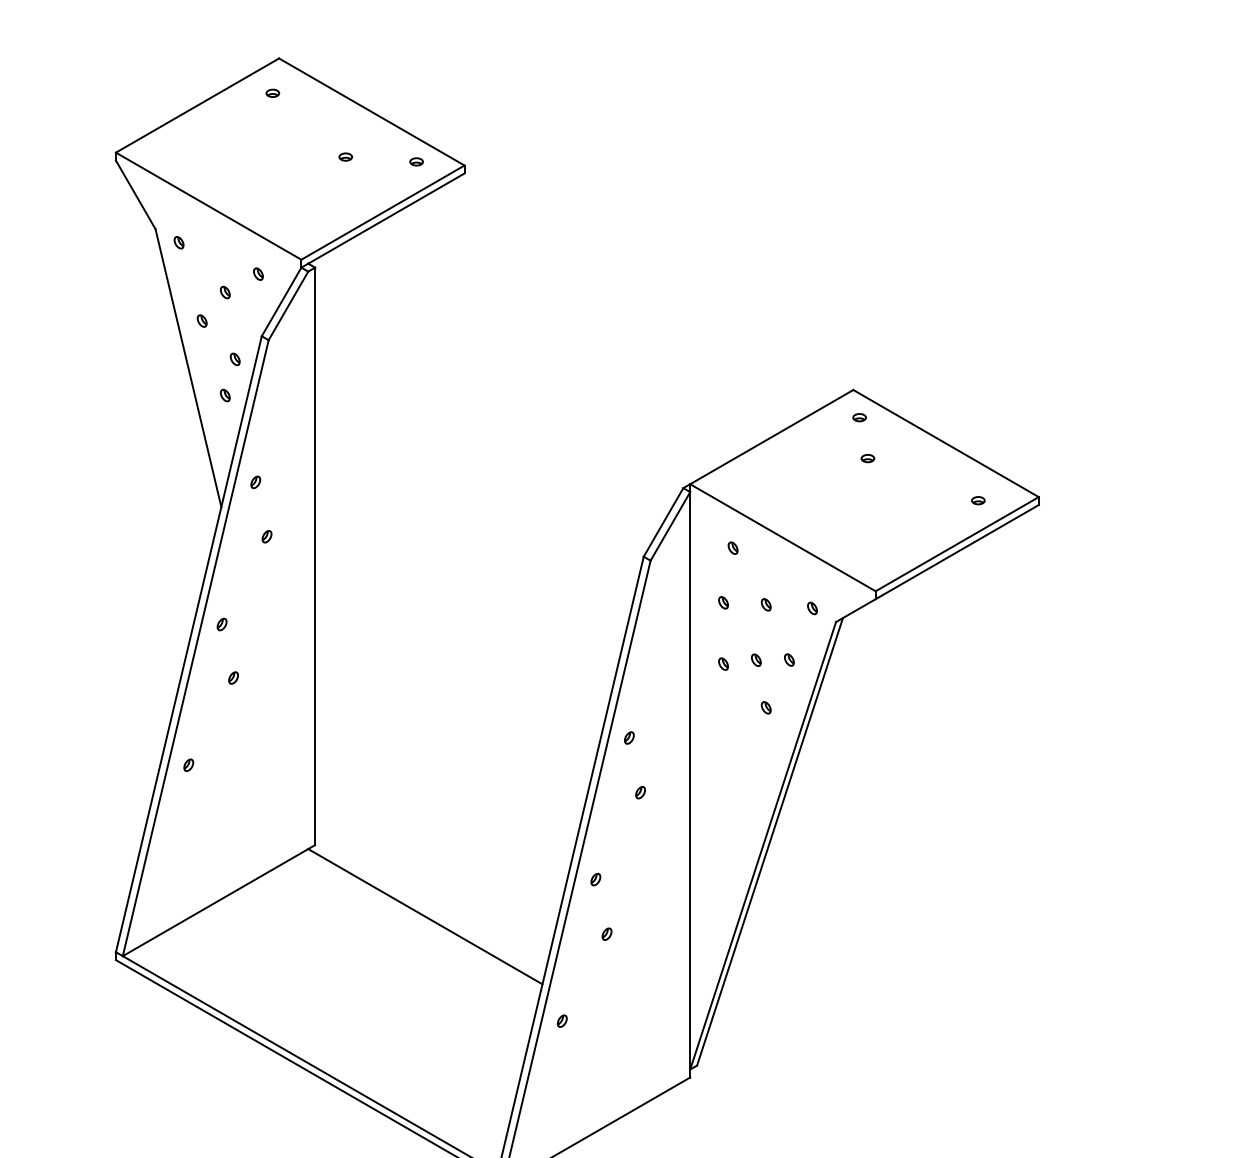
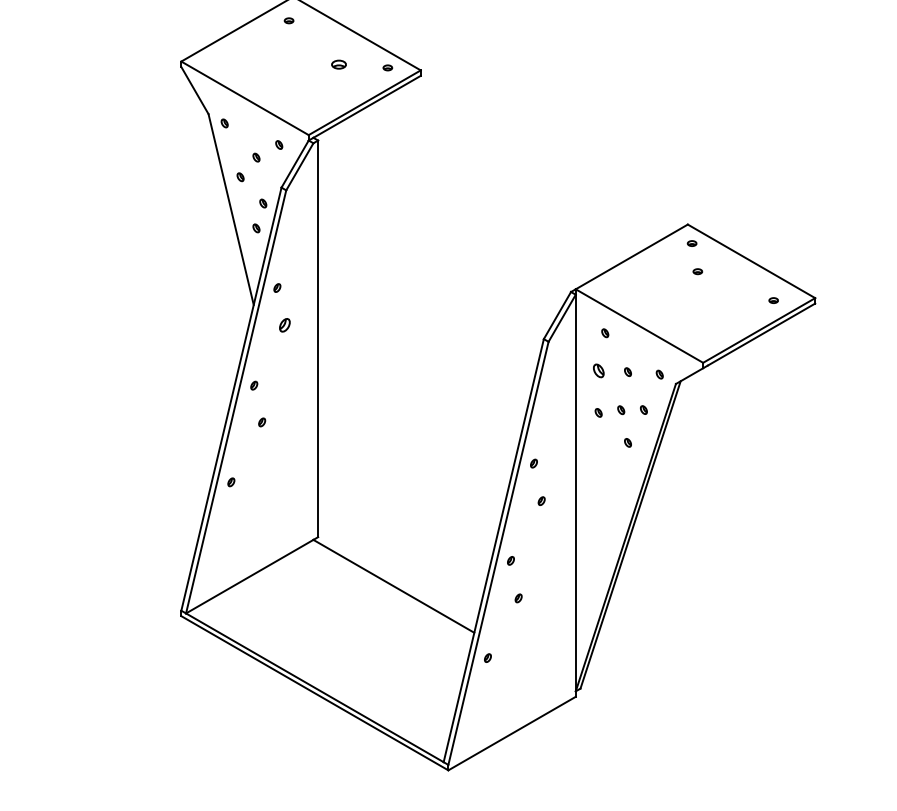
part: (346, 156) -> (339, 64), size x1.6
part: (267, 536) -> (285, 325), size x1.6
part: (723, 602) -> (598, 370), size x1.6

